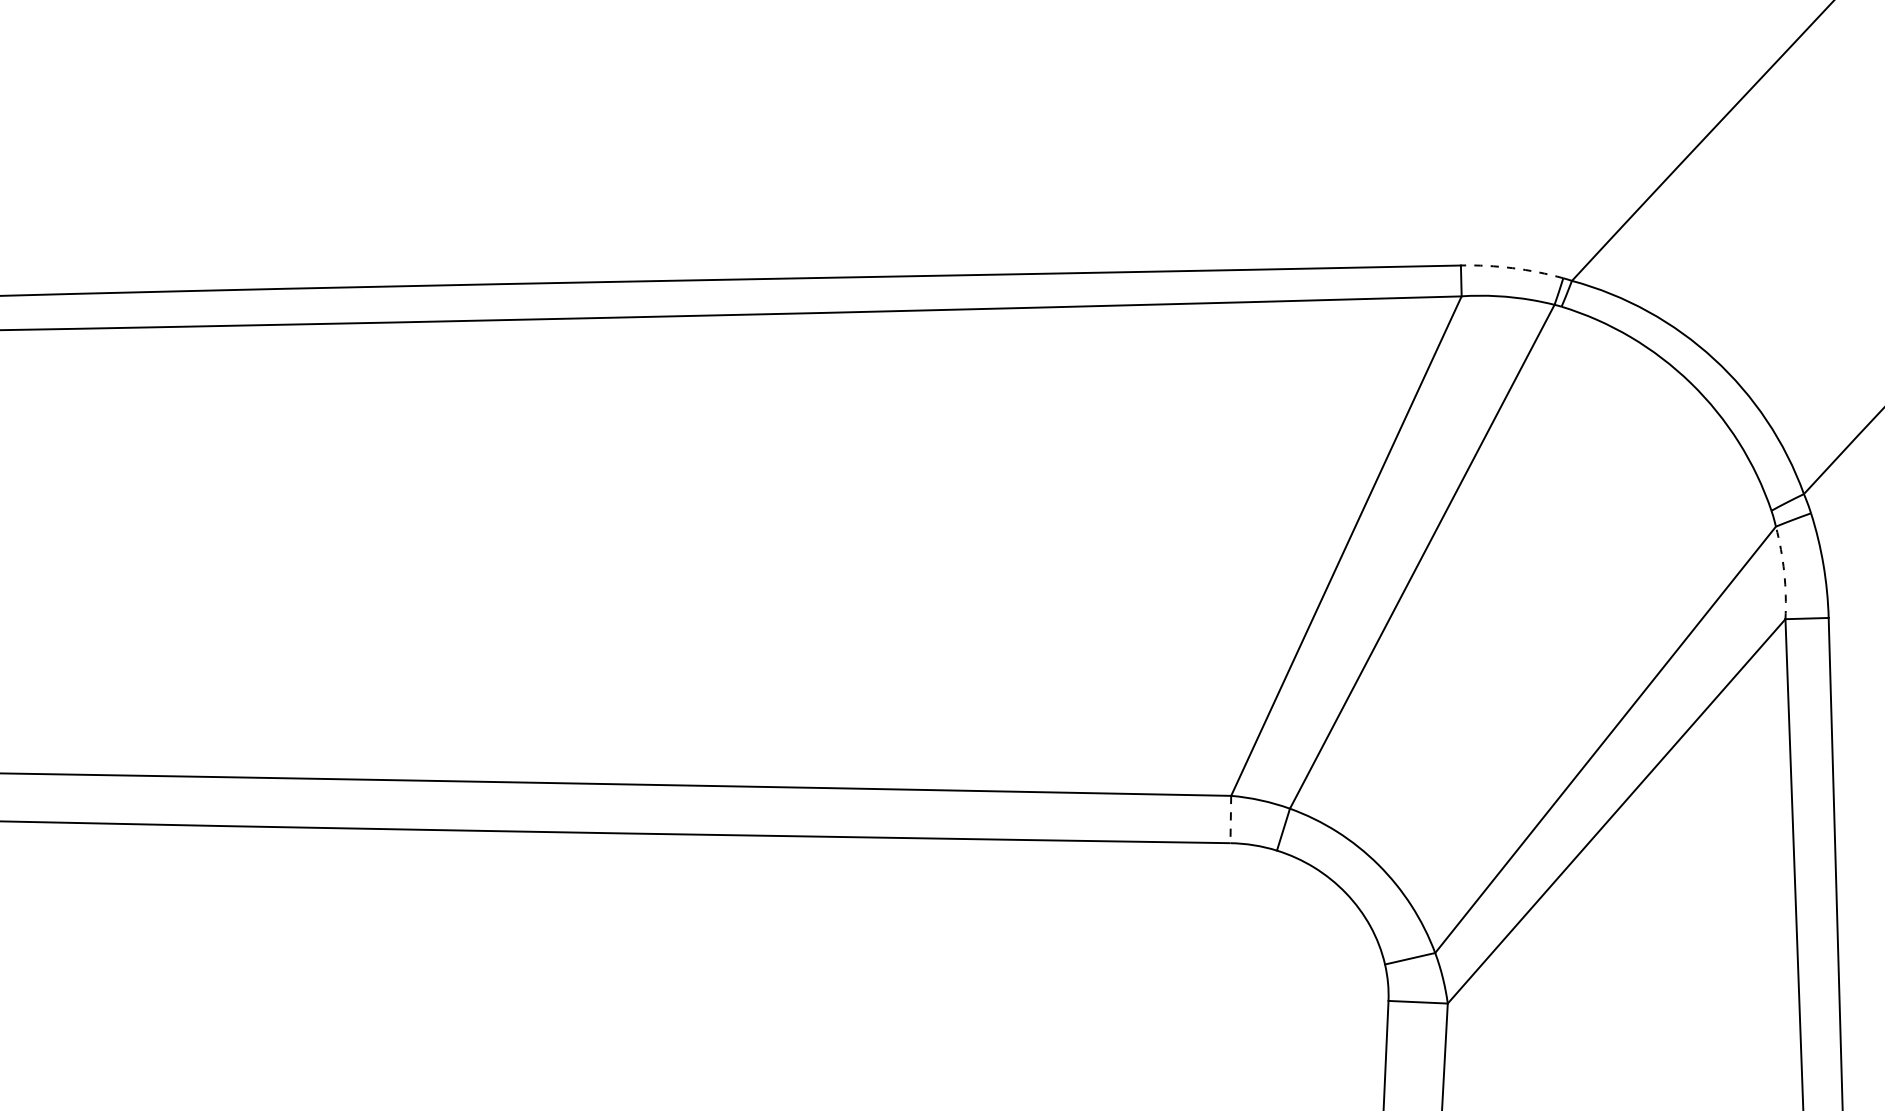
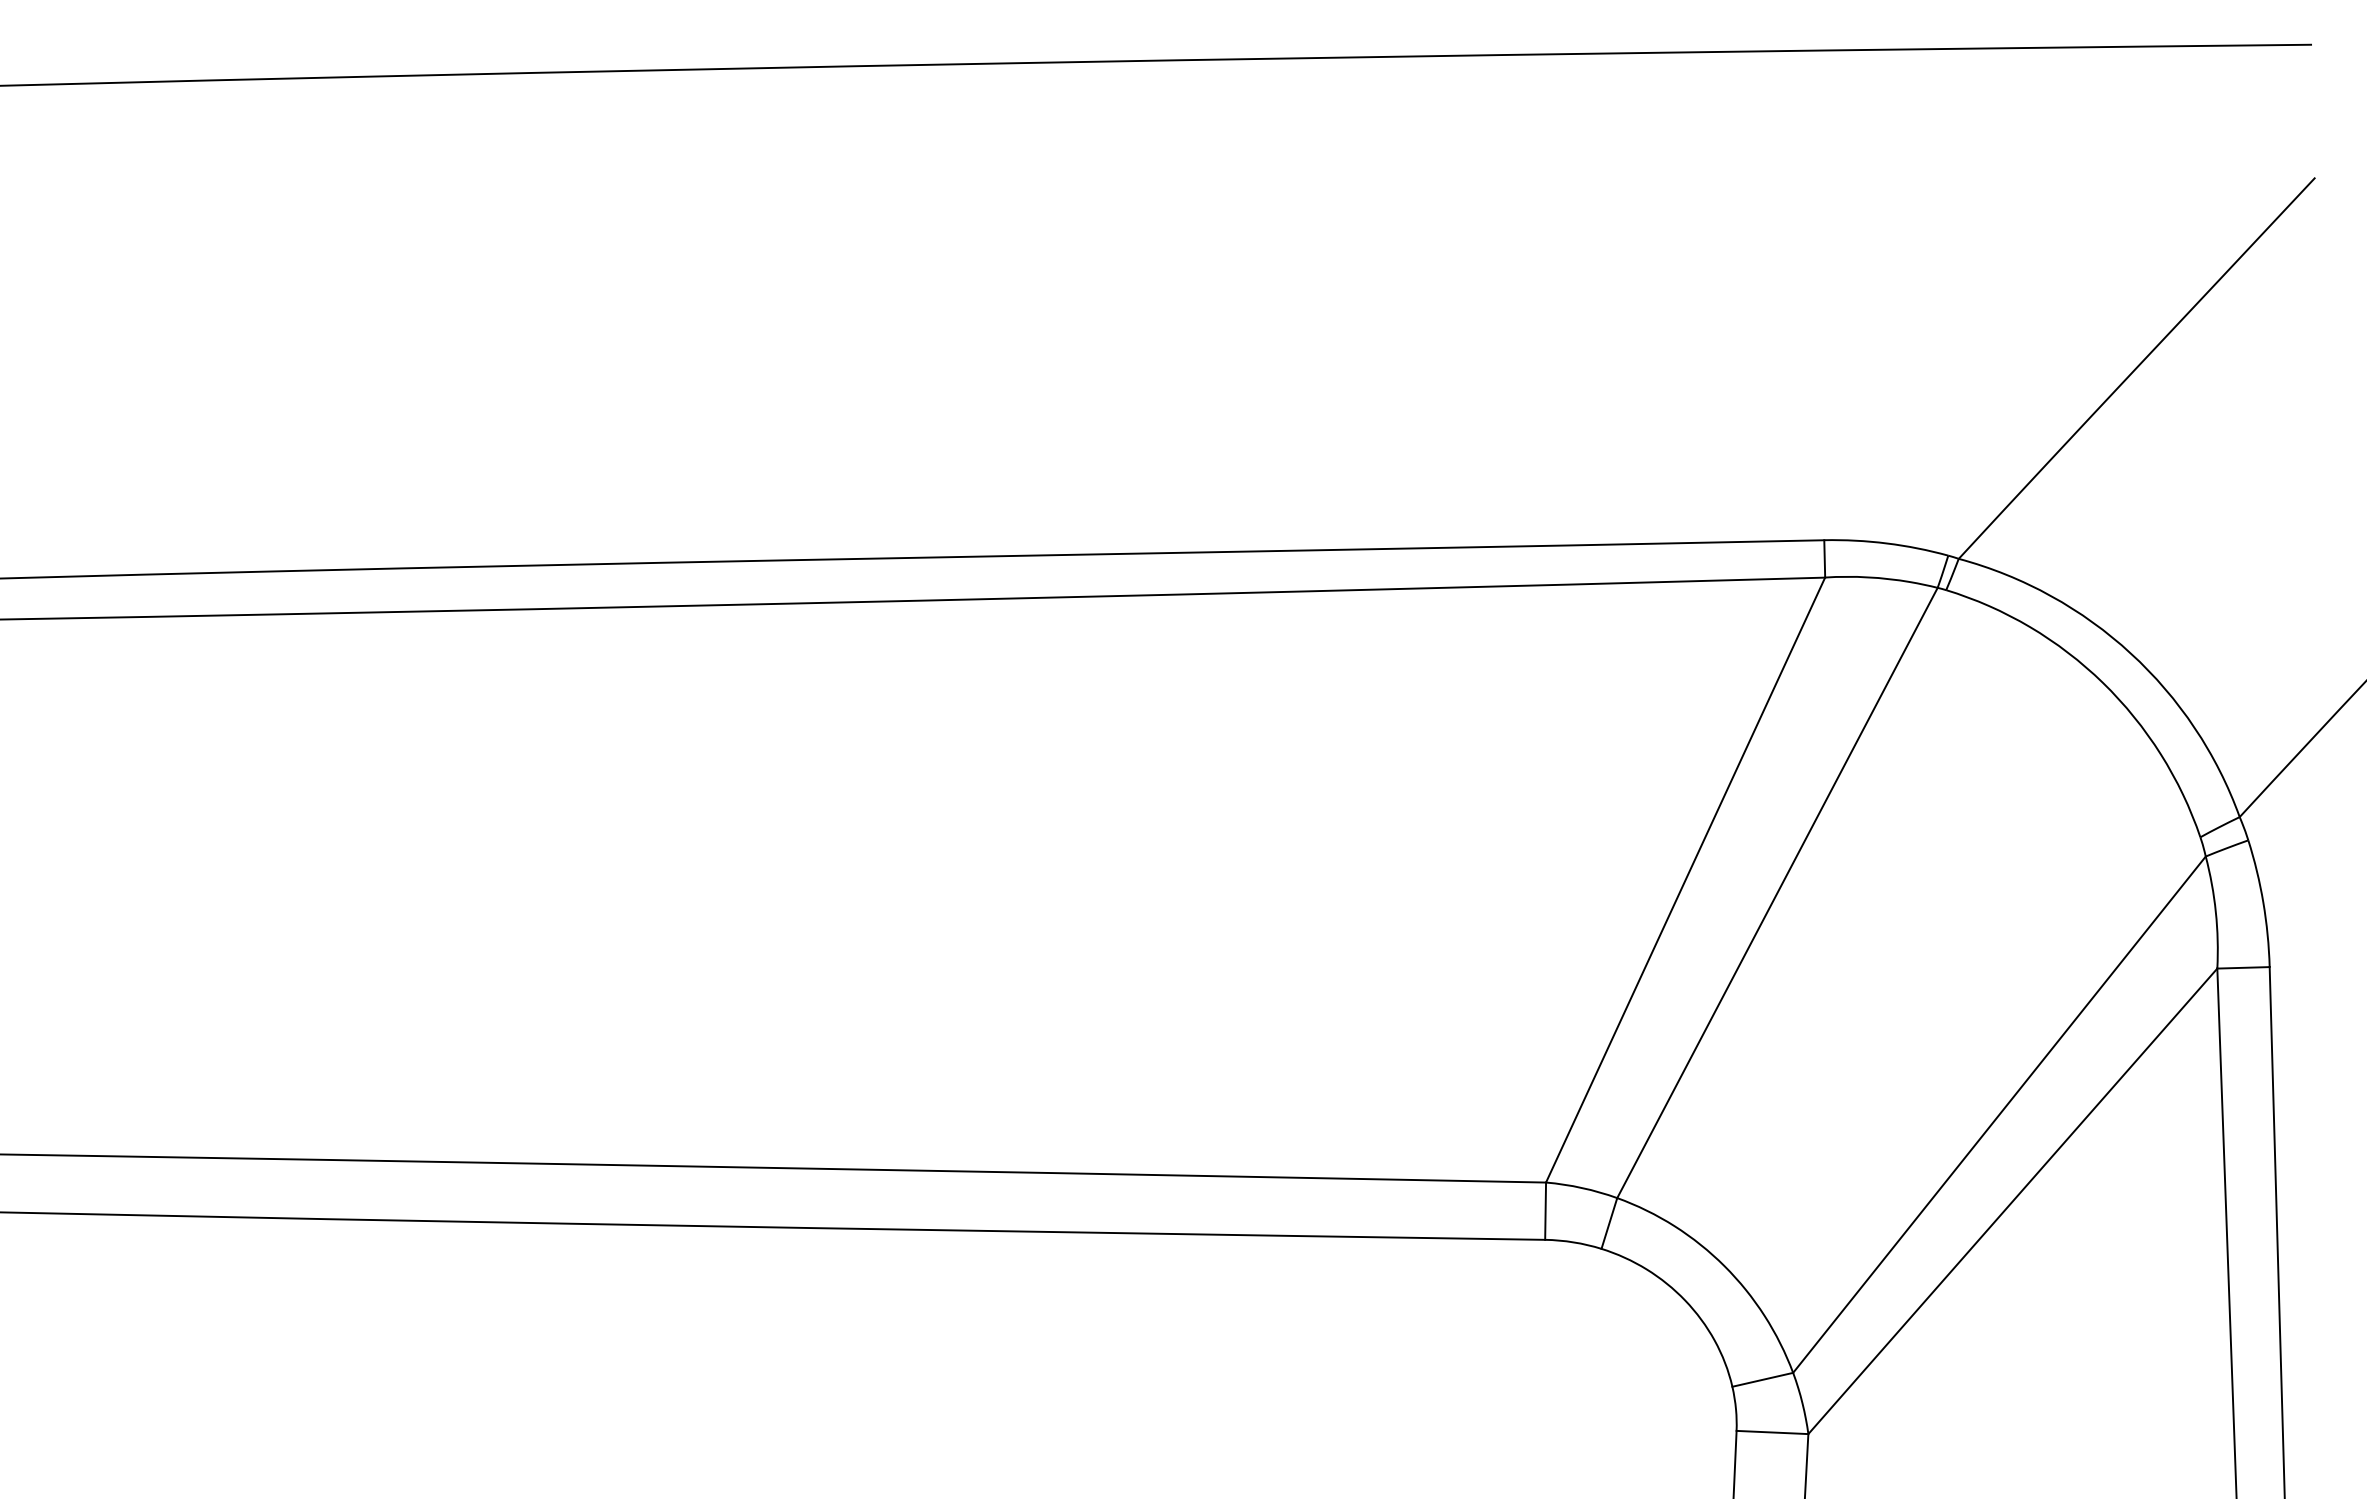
arc: (1512, 268) -> (1886, 543), dashed -> solid
arc: (1783, 572) -> (2215, 912), dashed -> solid
line: (1230, 819) -> (1545, 1211), dashed -> solid

